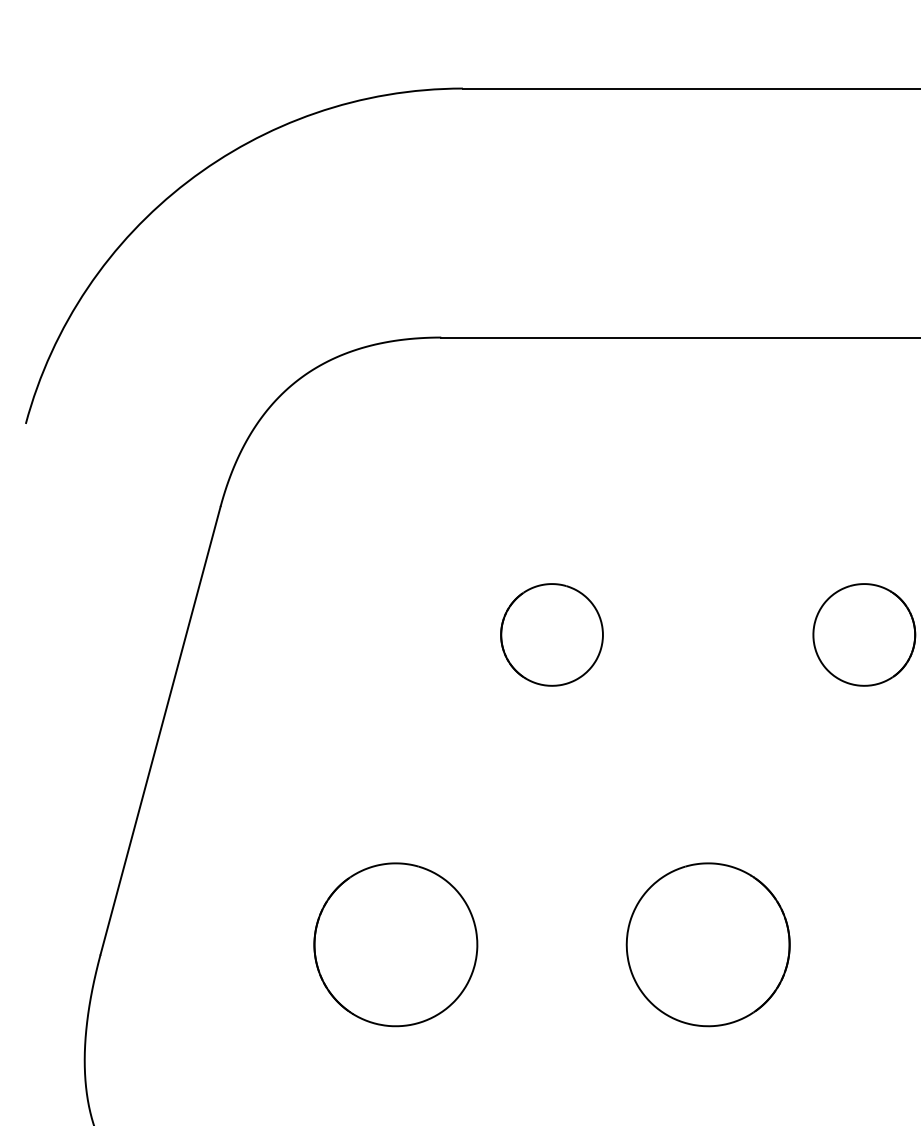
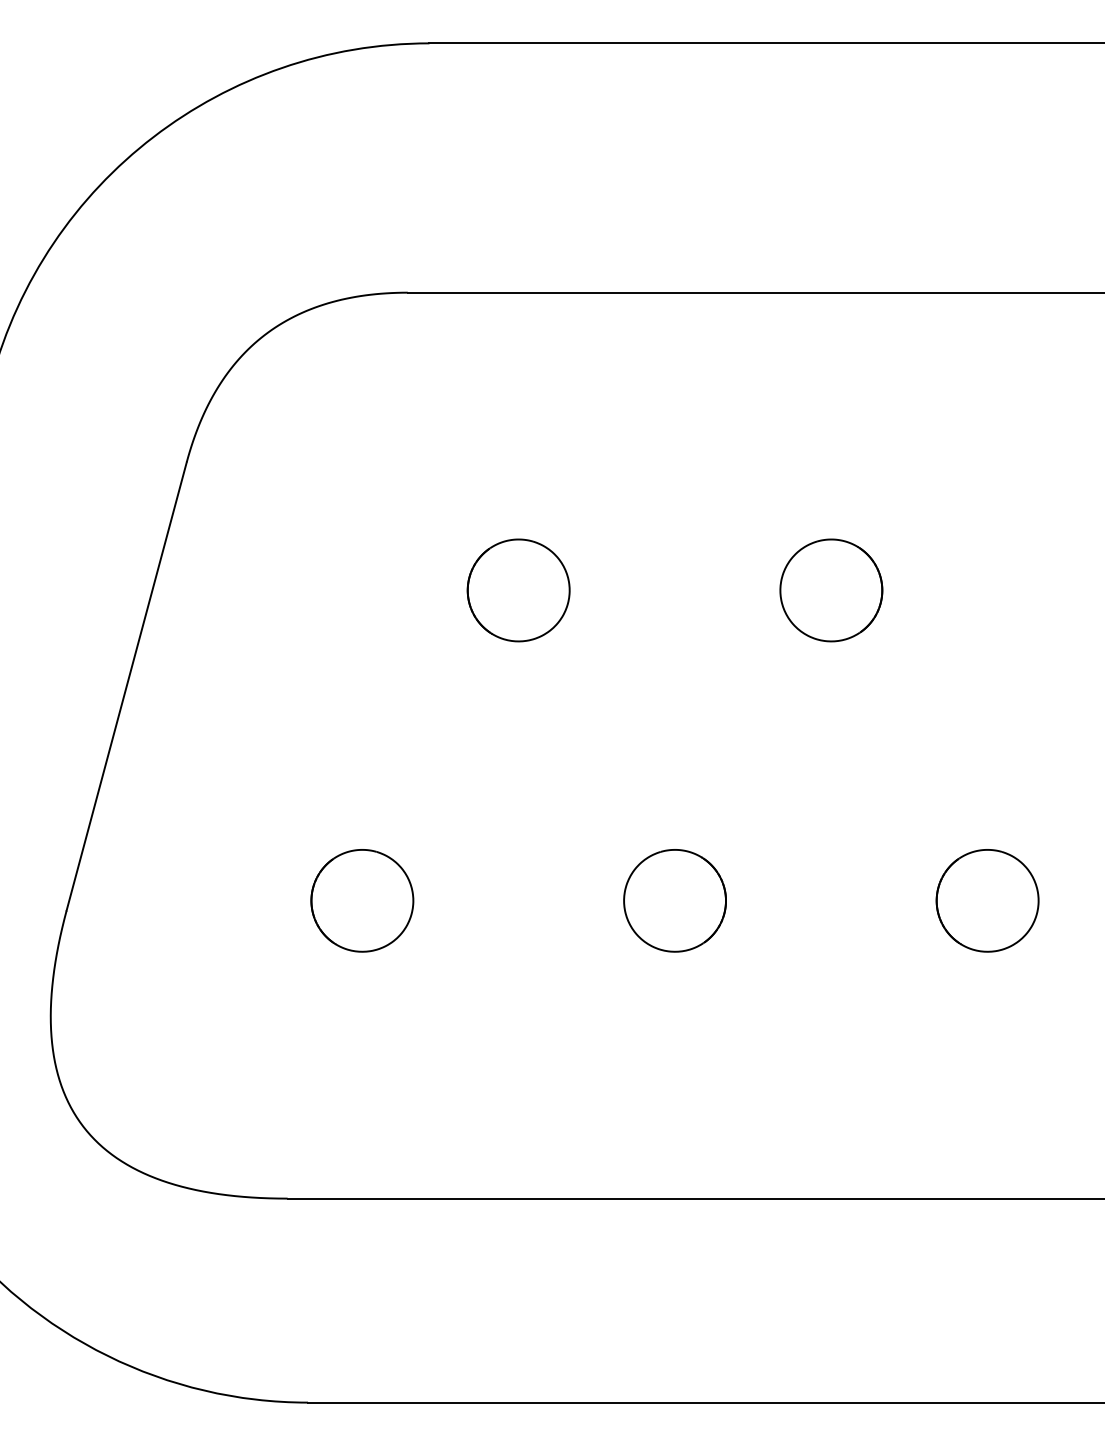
part: (396, 944) -> (362, 900), size x0.62
part: (707, 944) -> (674, 900), size x0.62

